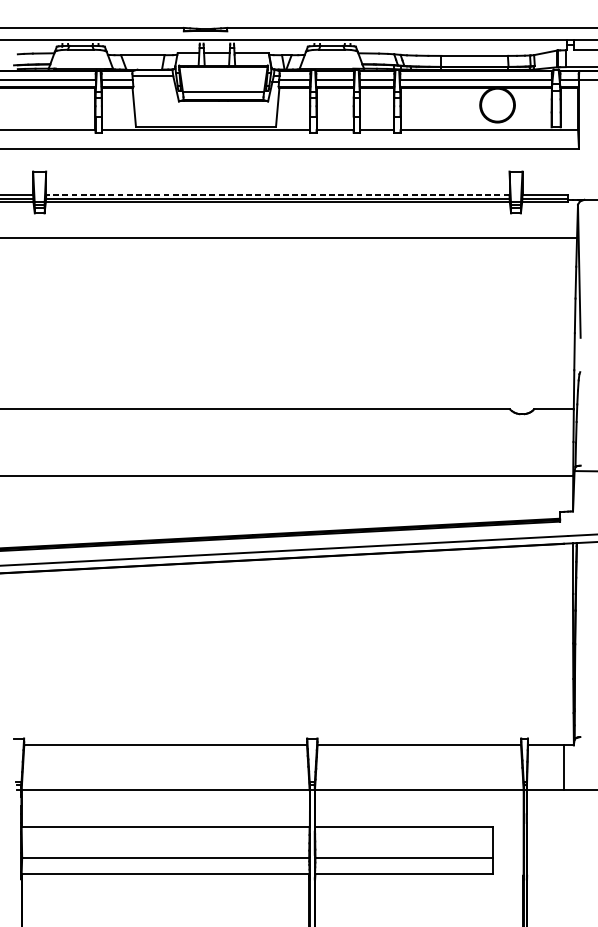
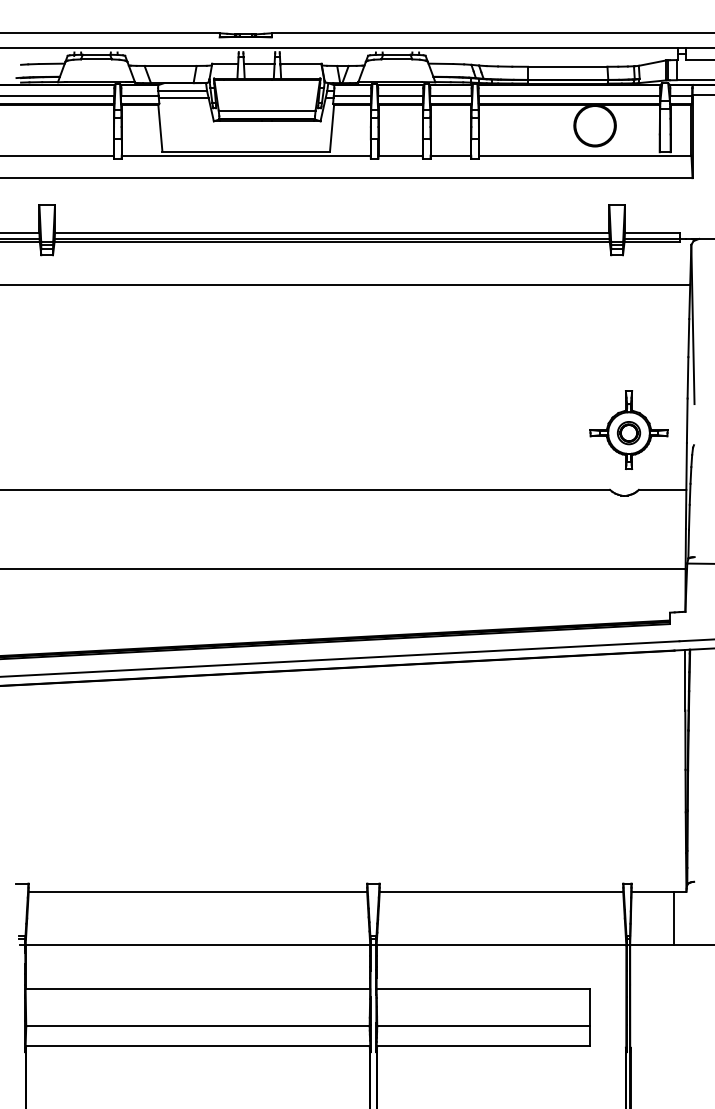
line: (153, 82) -> (183, 98), added
line: (277, 195) -> (331, 233), dashed -> solid
part: (525, 359) -> (628, 429), added

